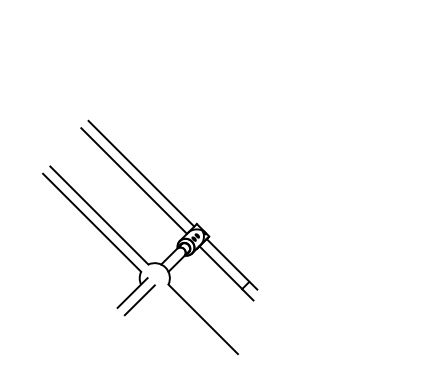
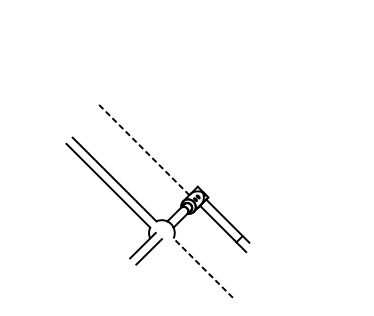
line: (141, 173) -> (150, 143), removed
line: (134, 181) -> (144, 150), solid -> dashed
line: (202, 319) -> (202, 268), solid -> dashed

